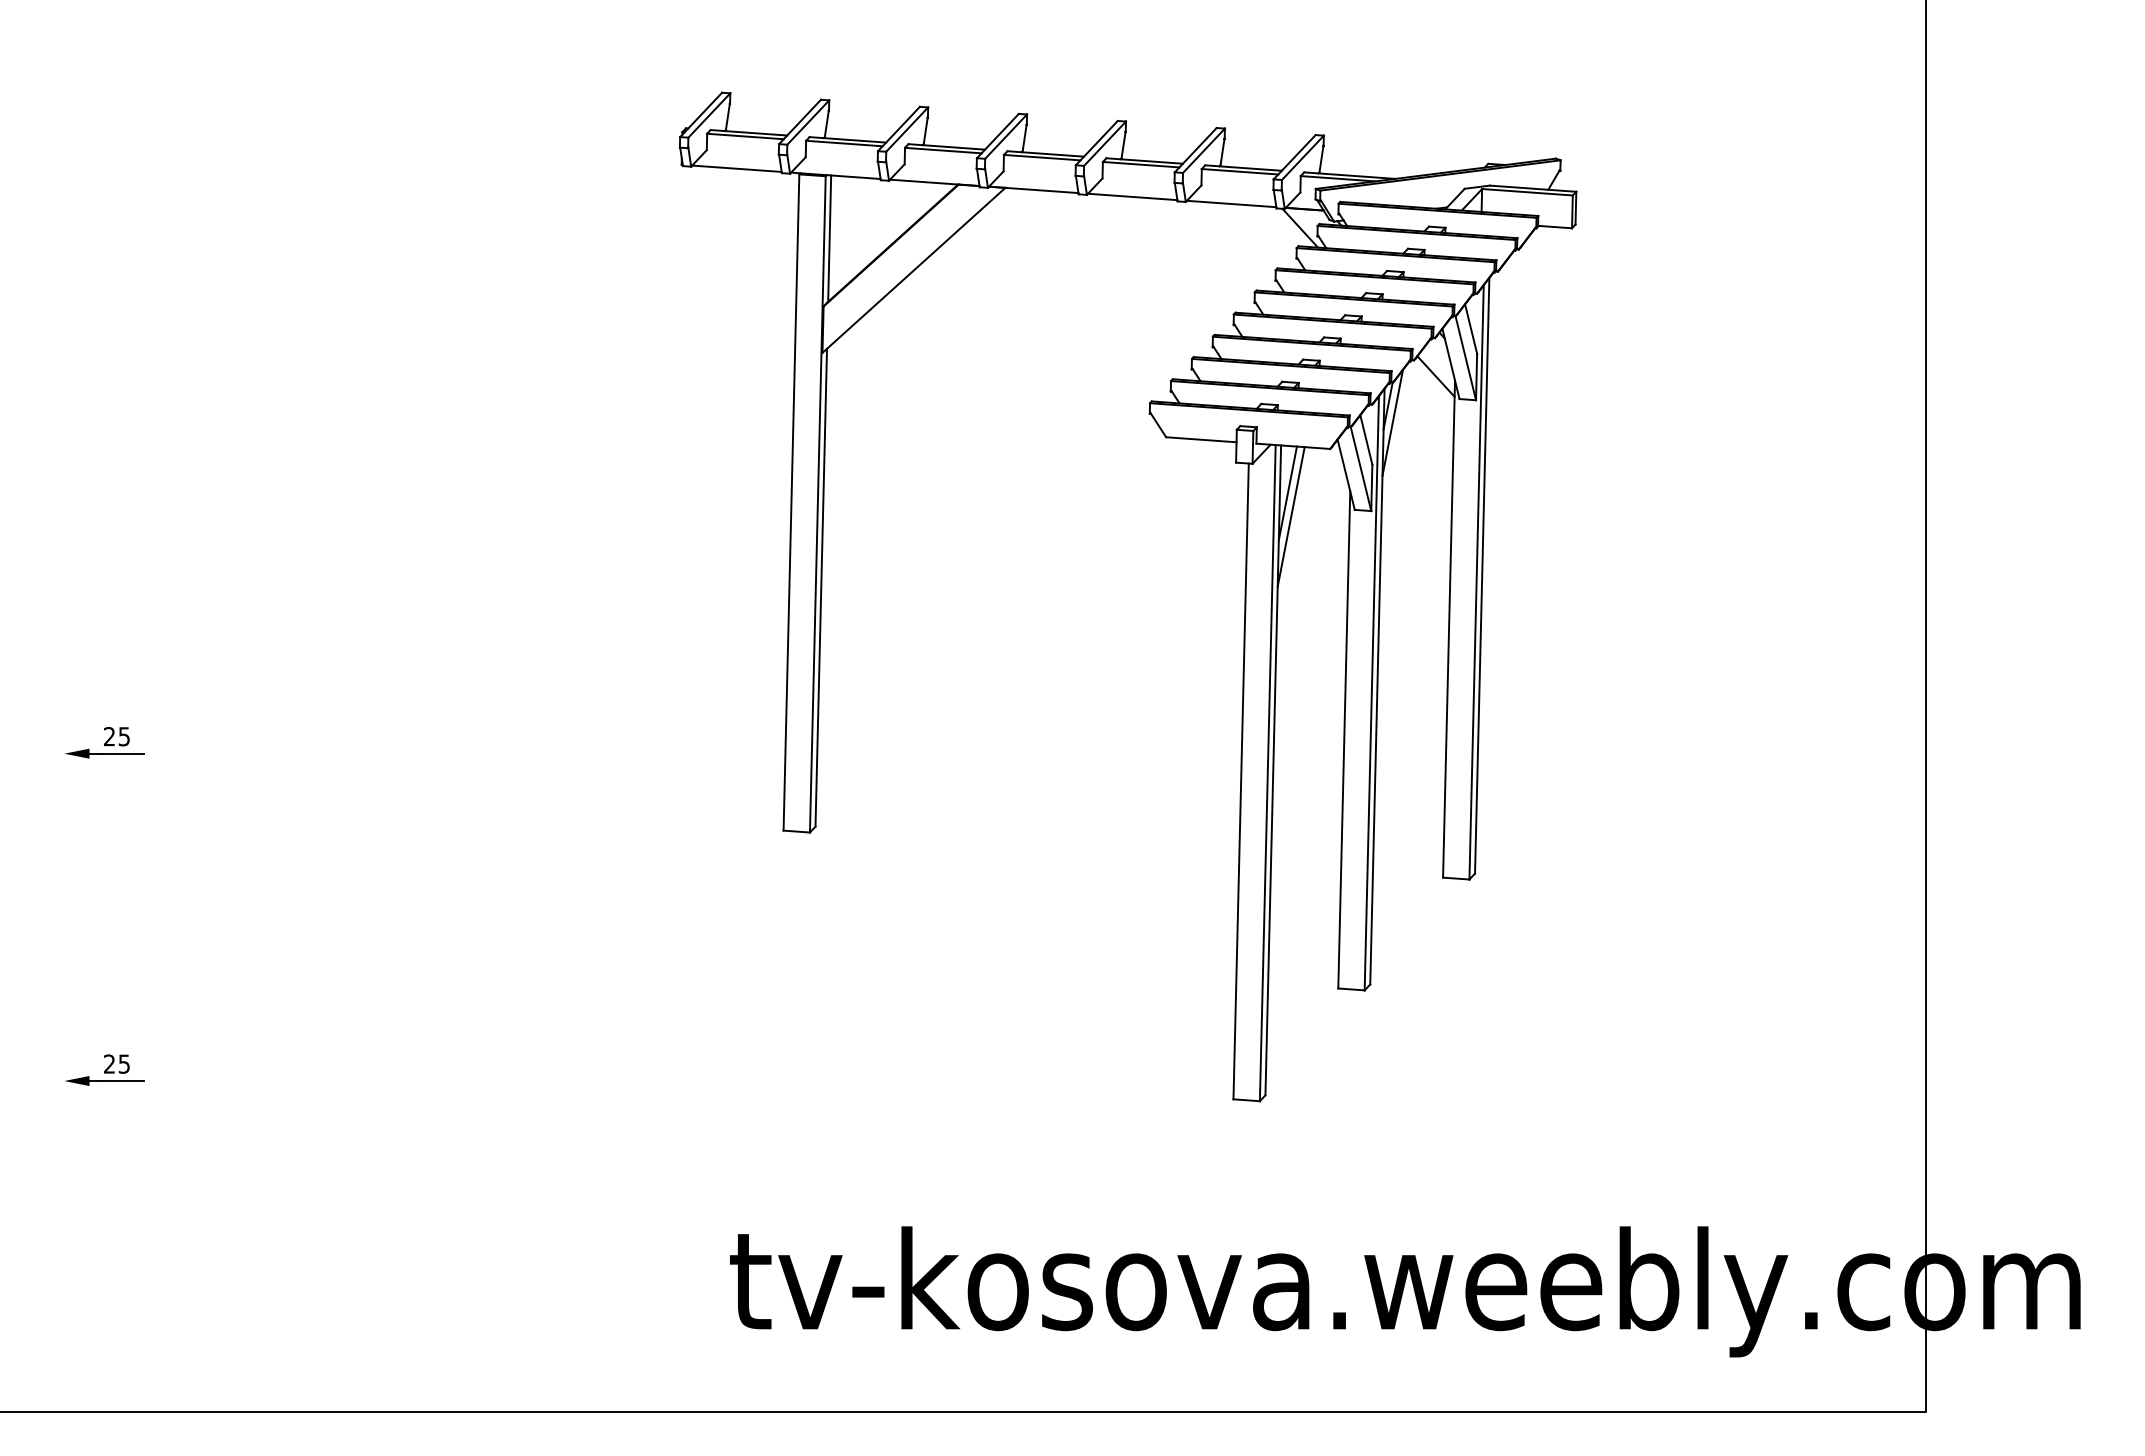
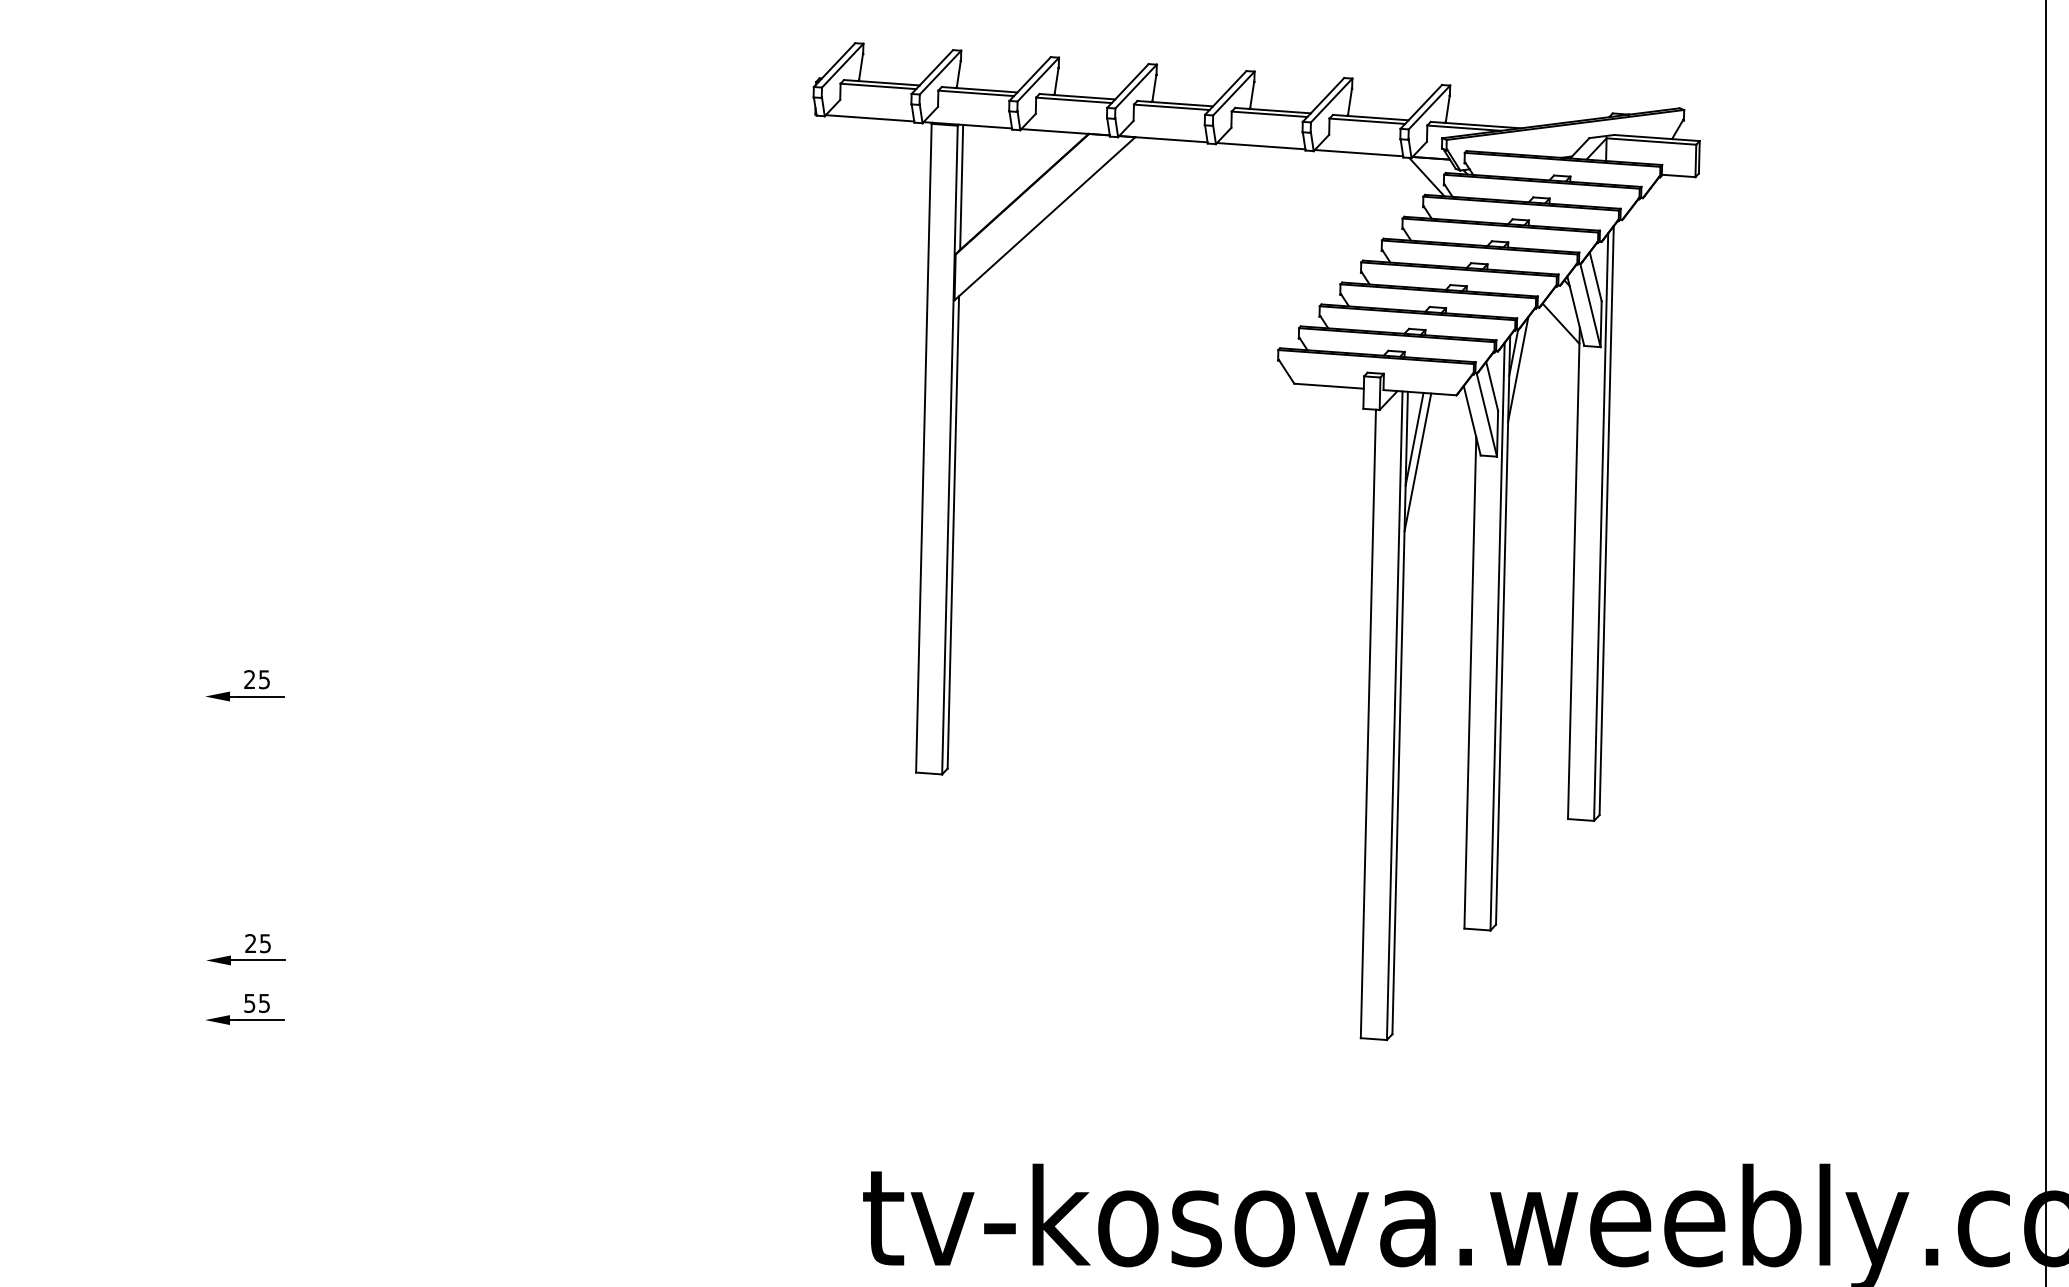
part: (105, 1009) -> (245, 949), added
text: (109, 1063) -> (249, 1002), 25 -> 55

